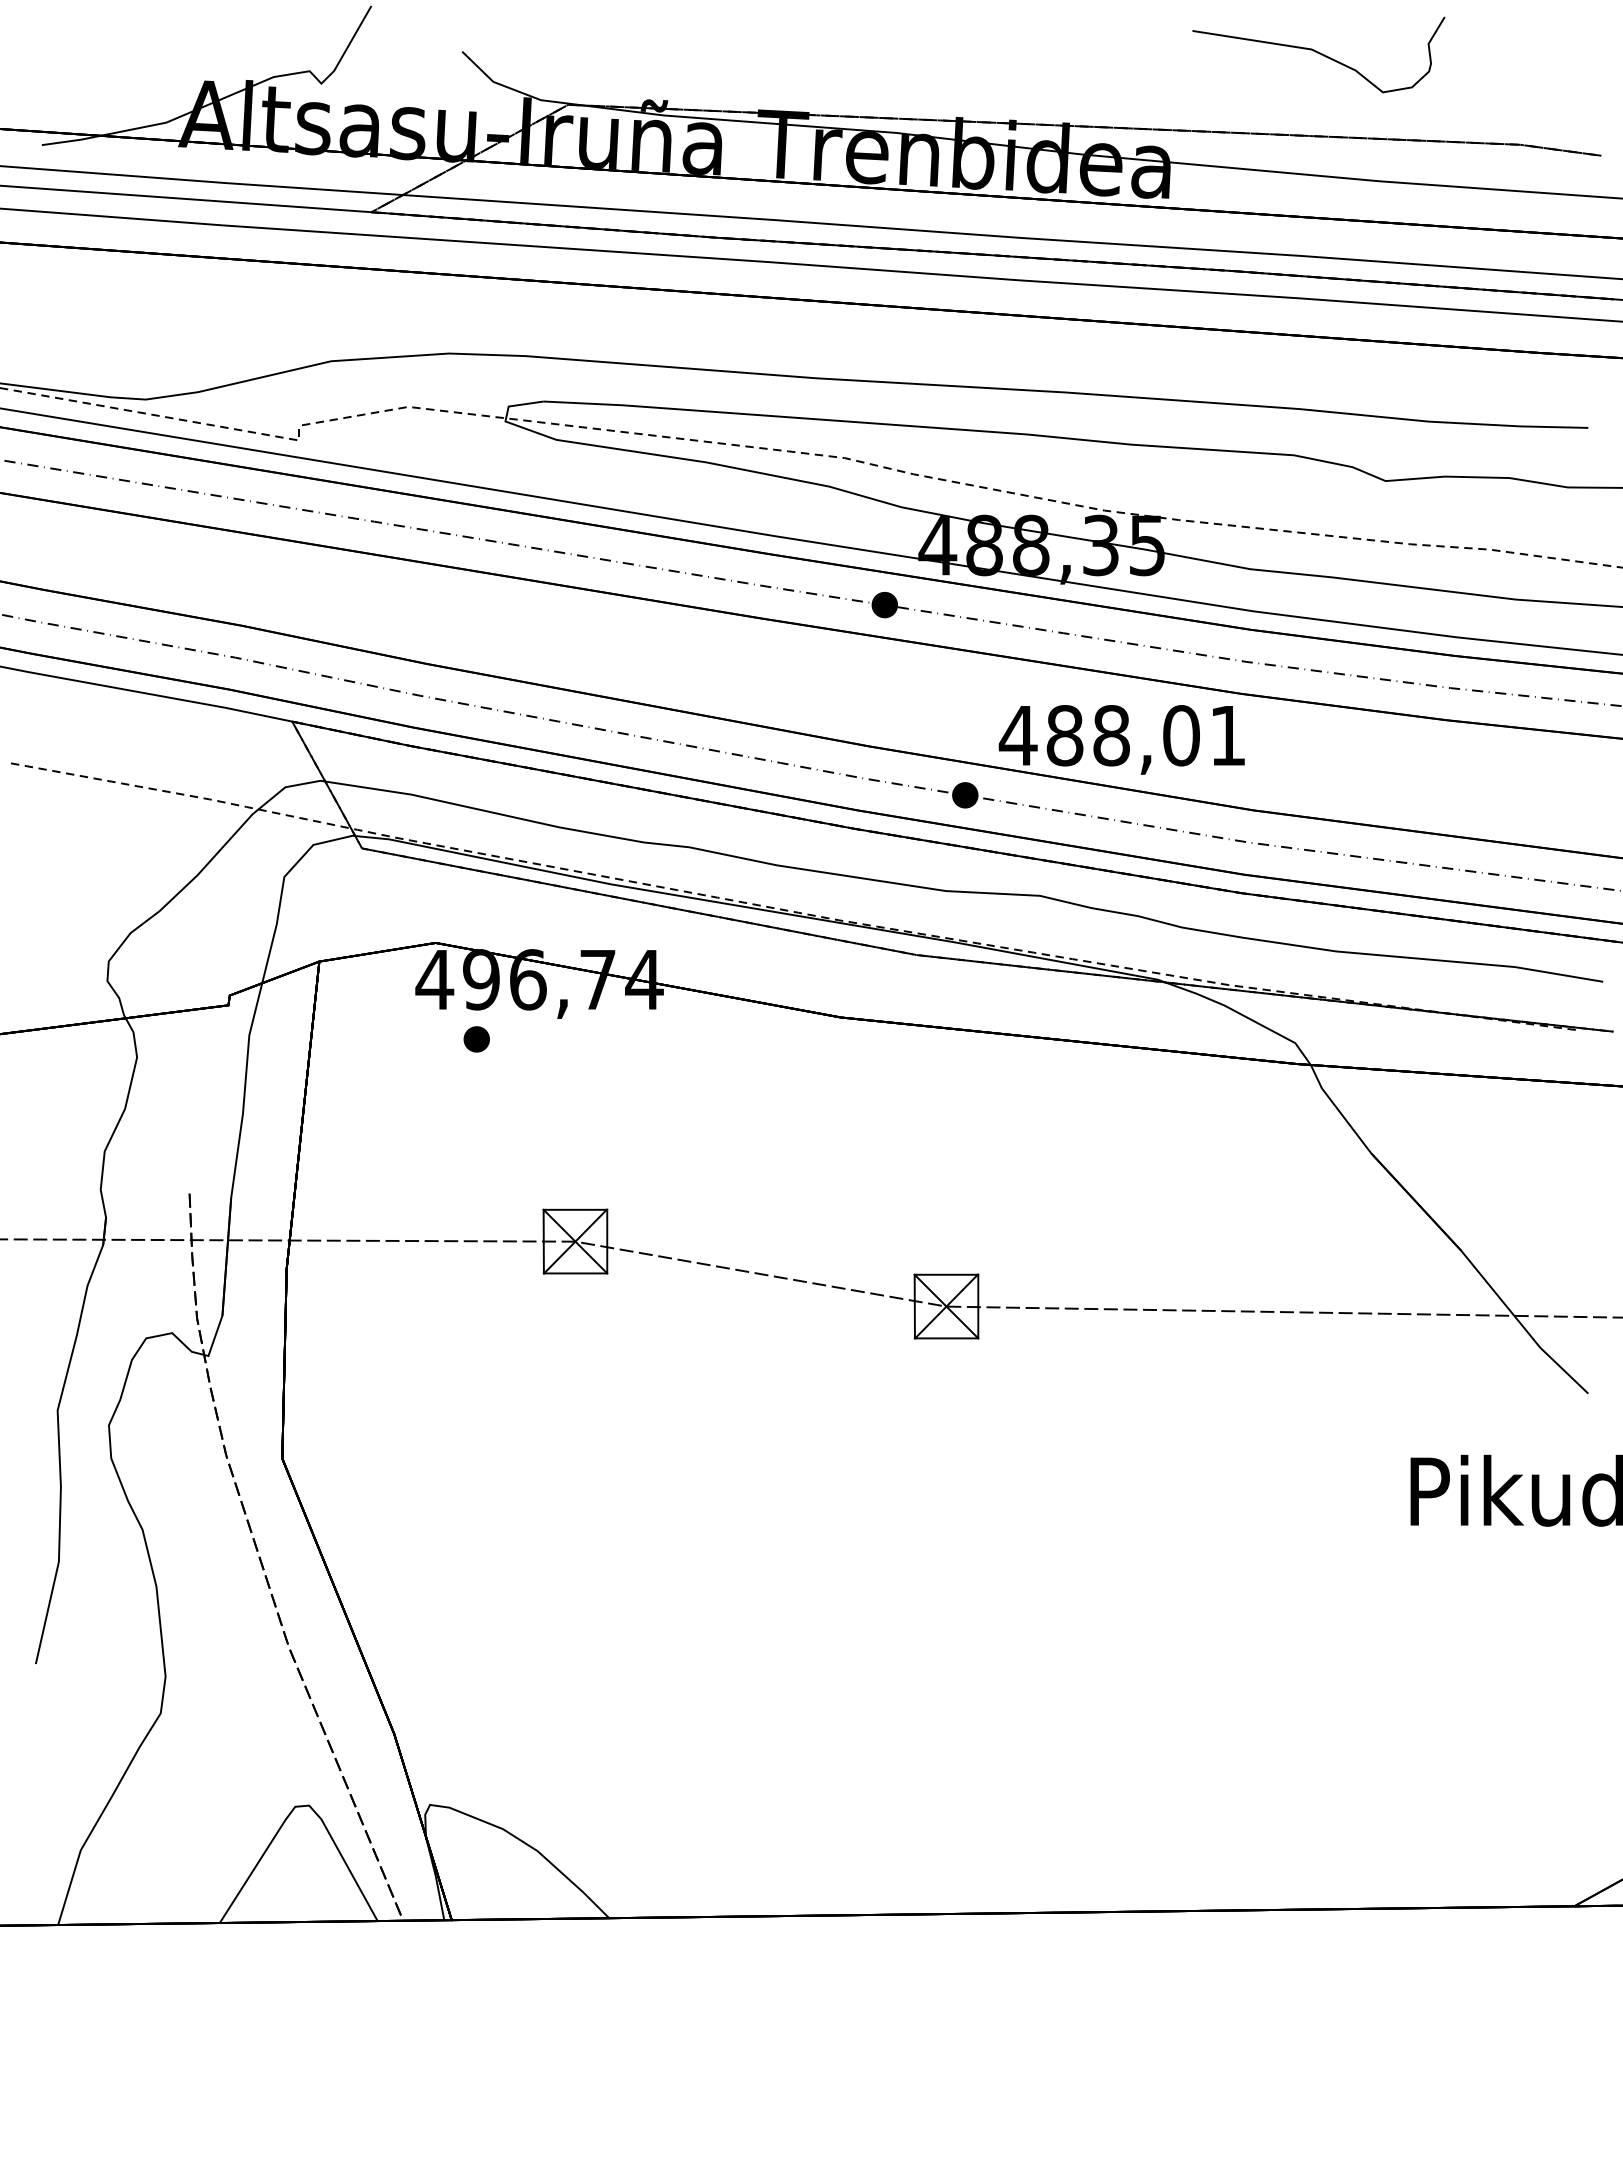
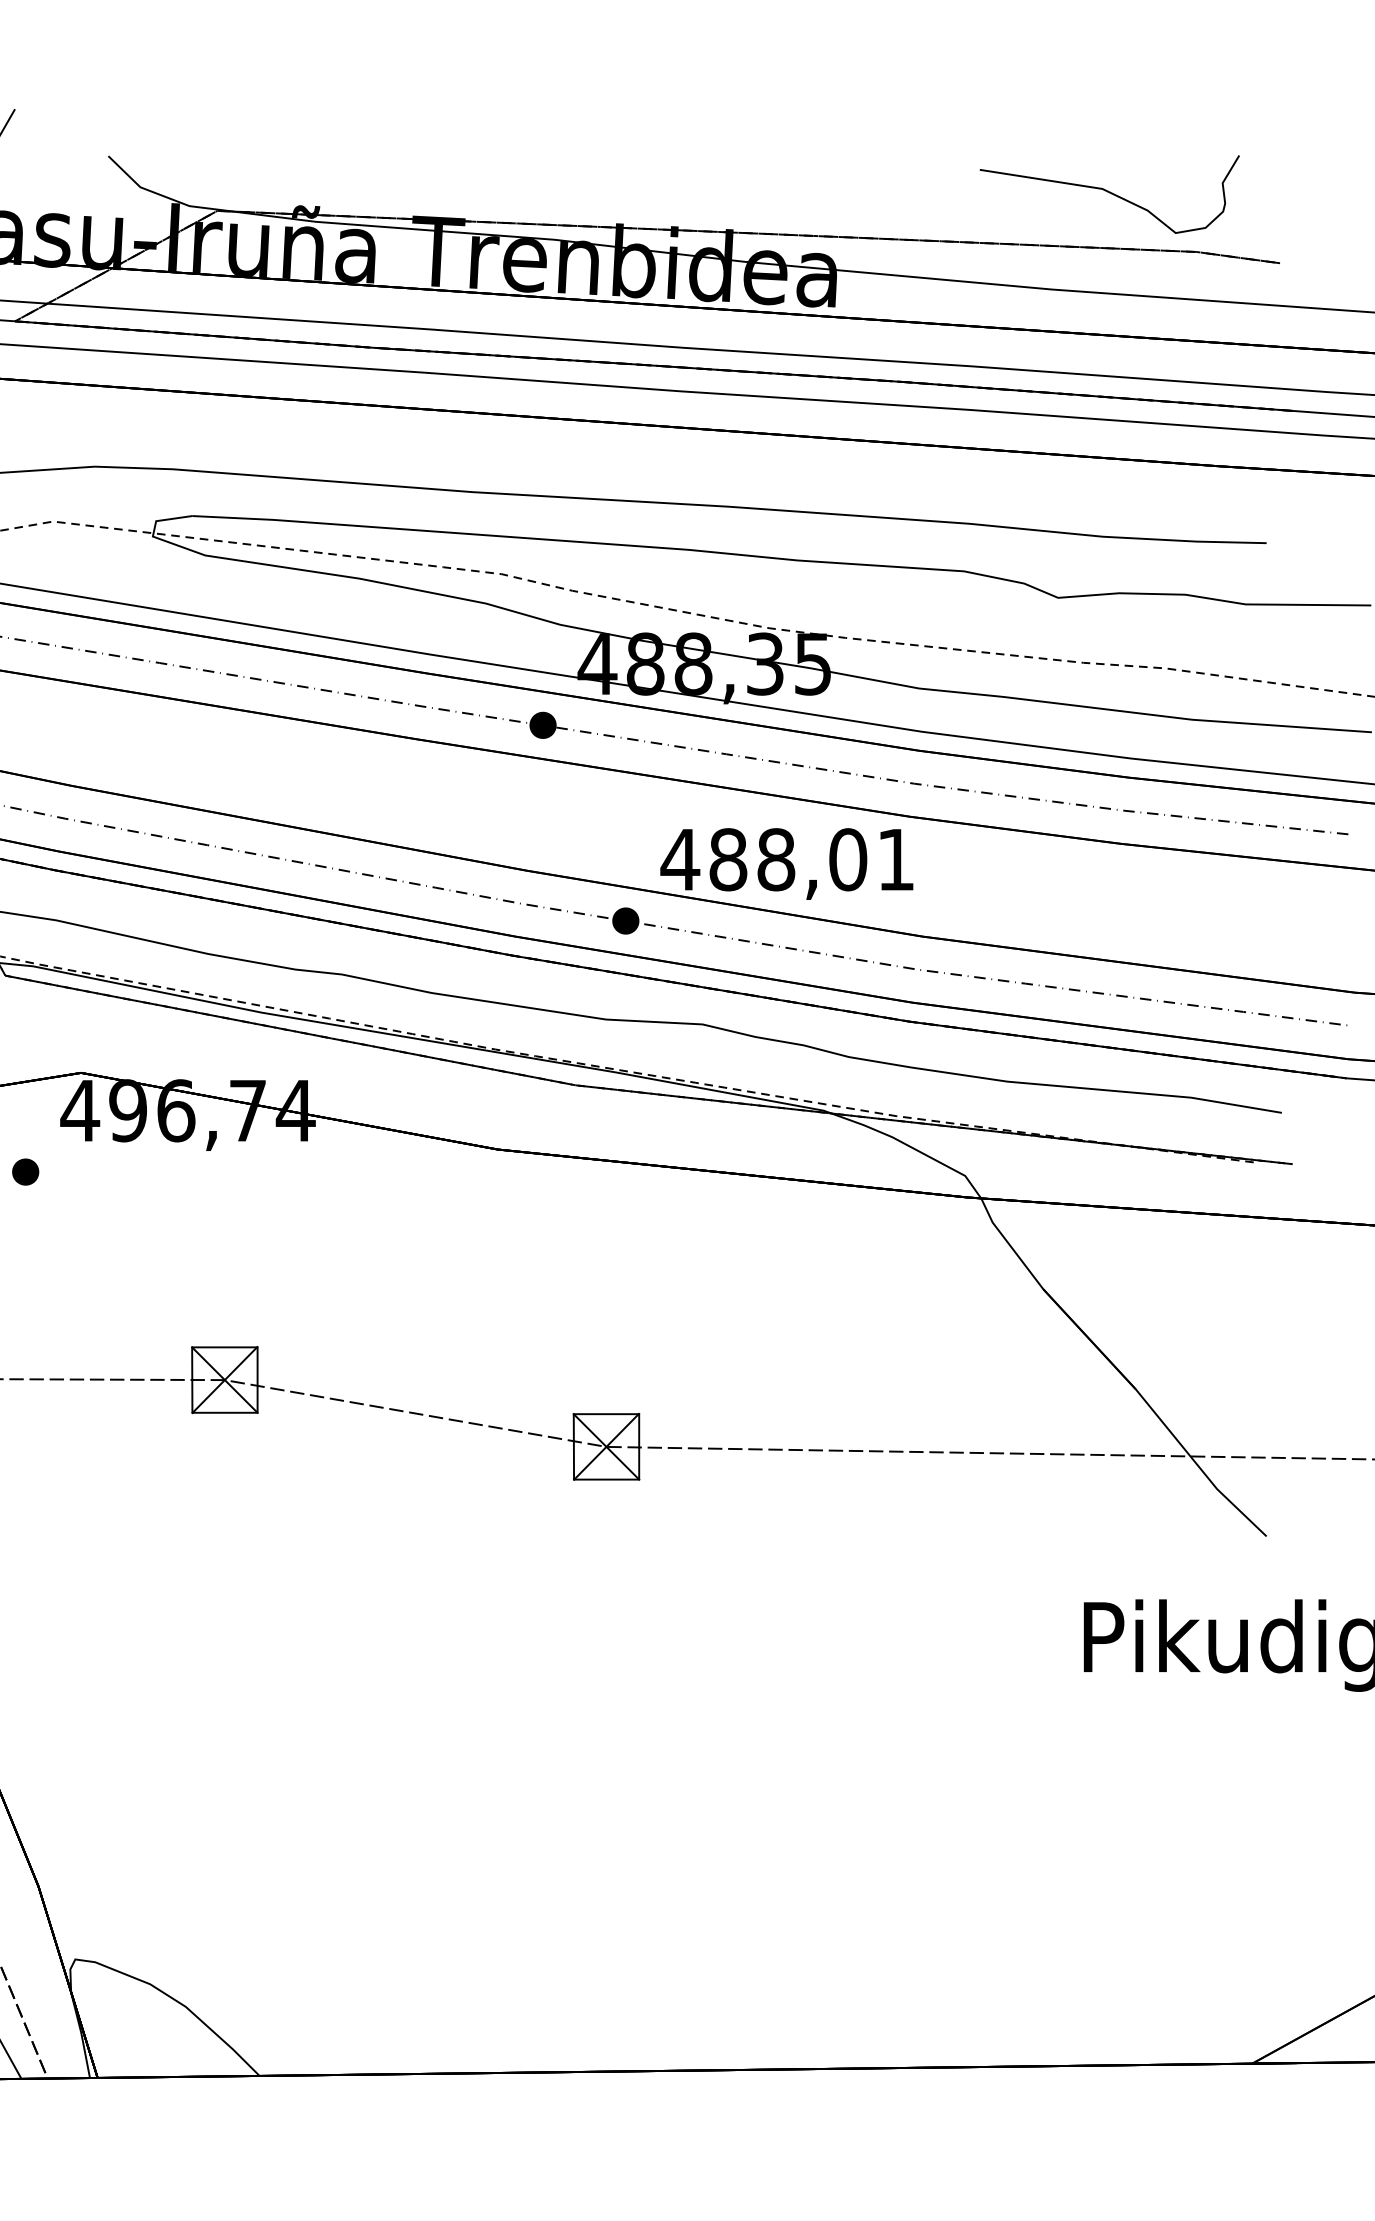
curve: (1318, 53) -> (1109, 193), moved
part: (476, 1039) -> (25, 1172), moved

